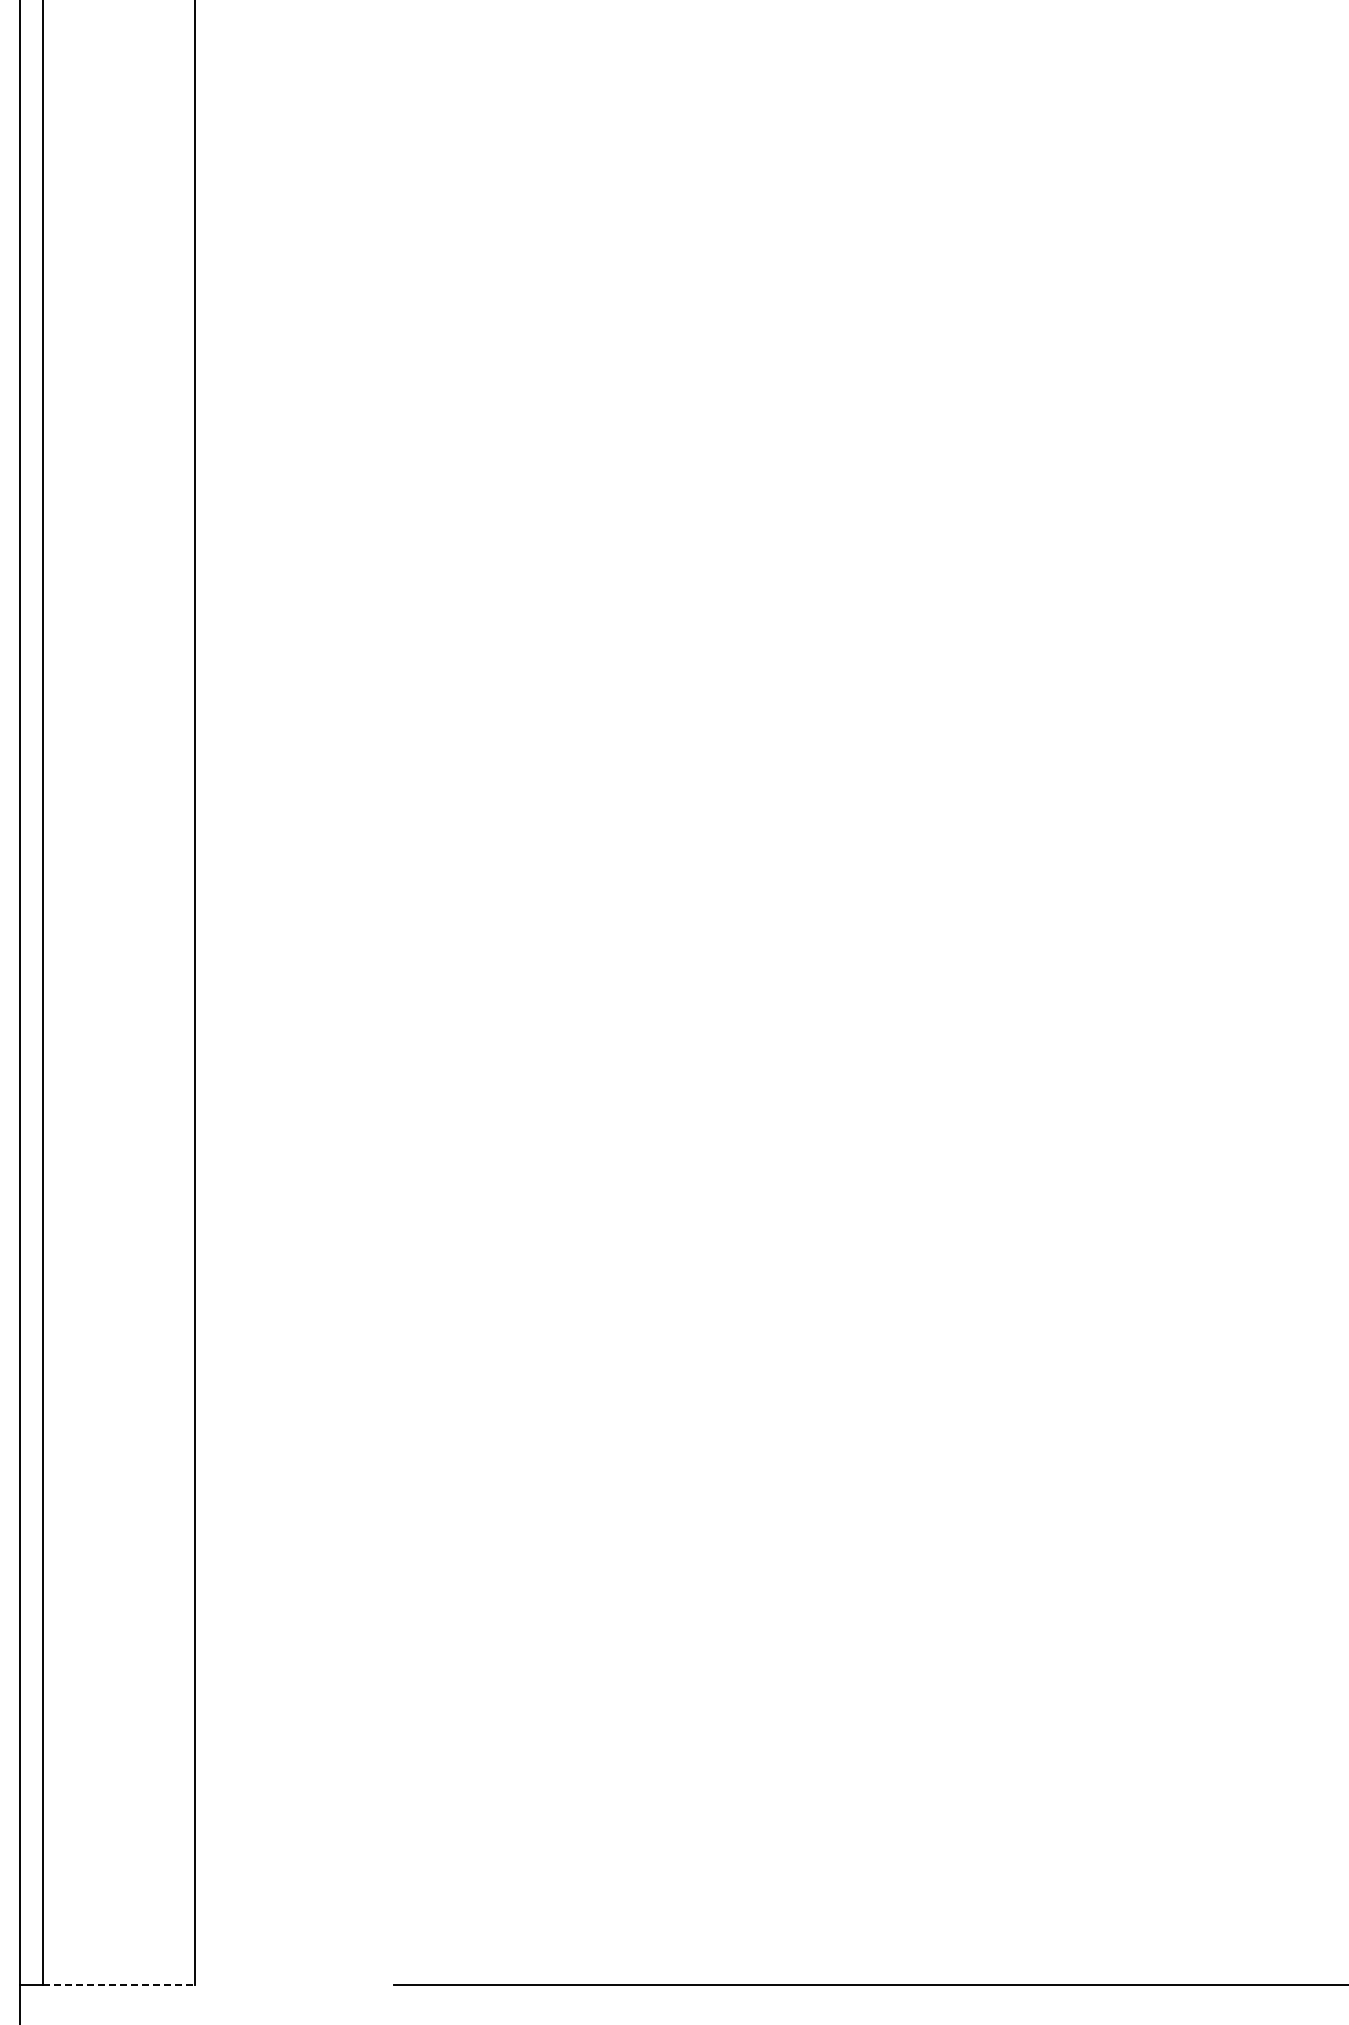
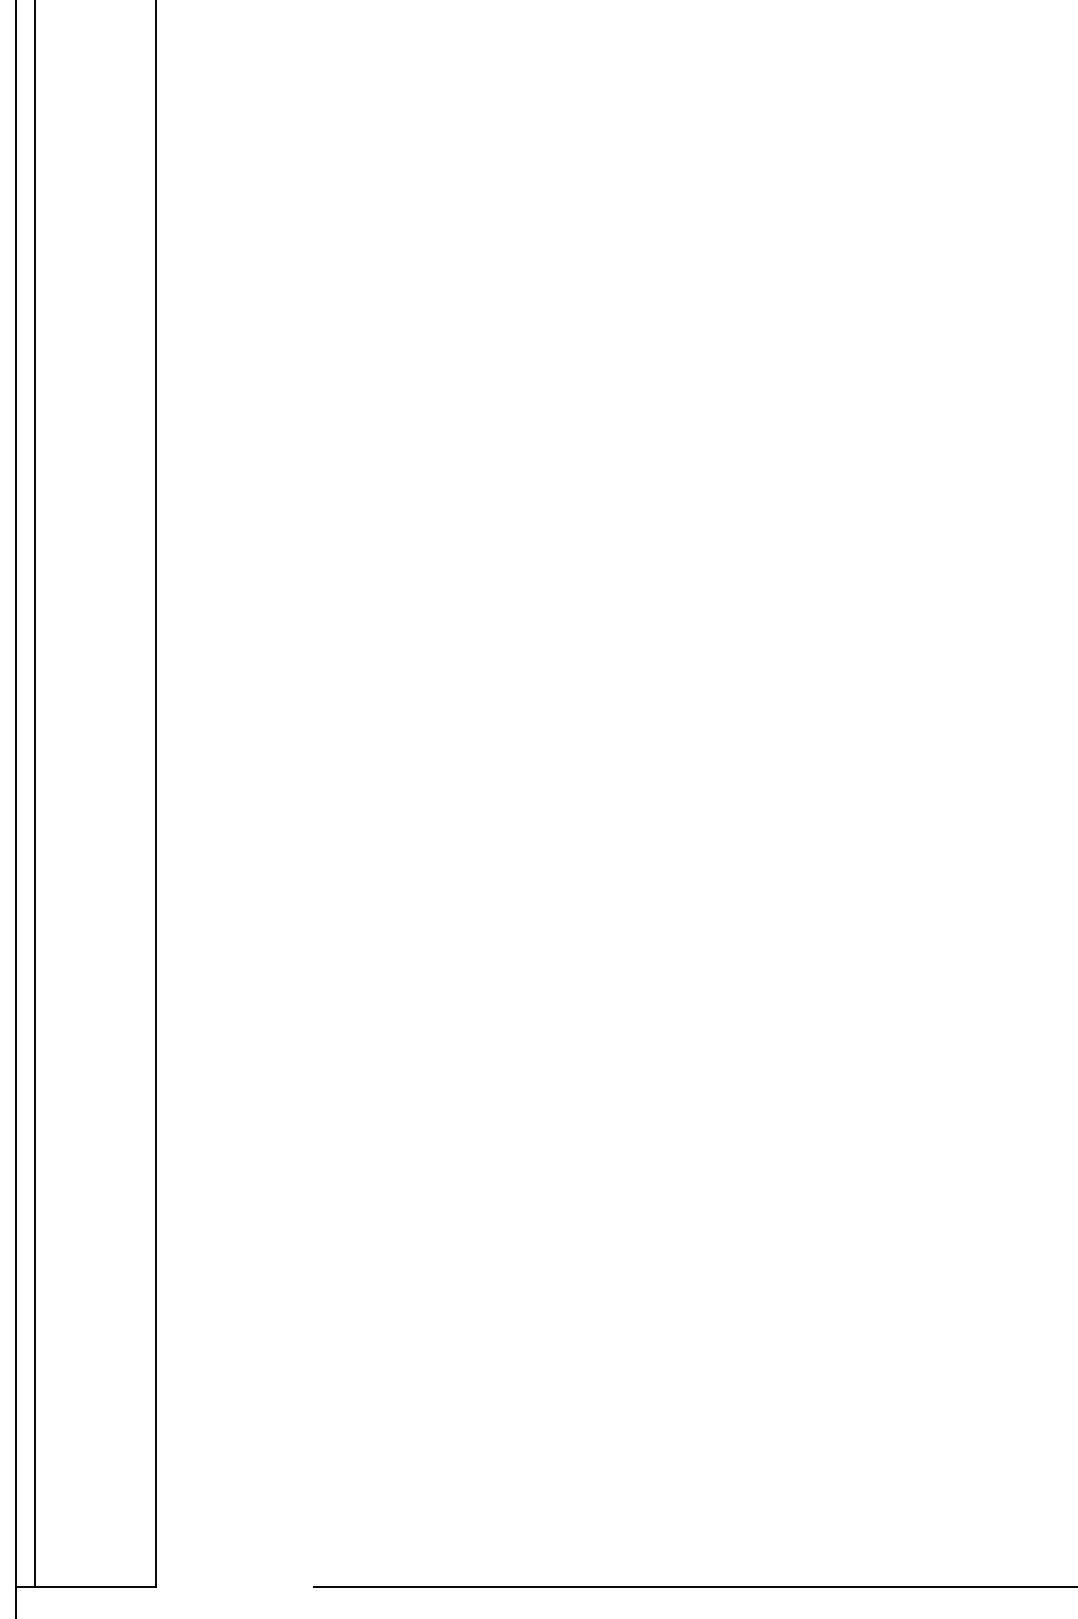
line: (119, 1984) -> (95, 1586), dashed -> solid

